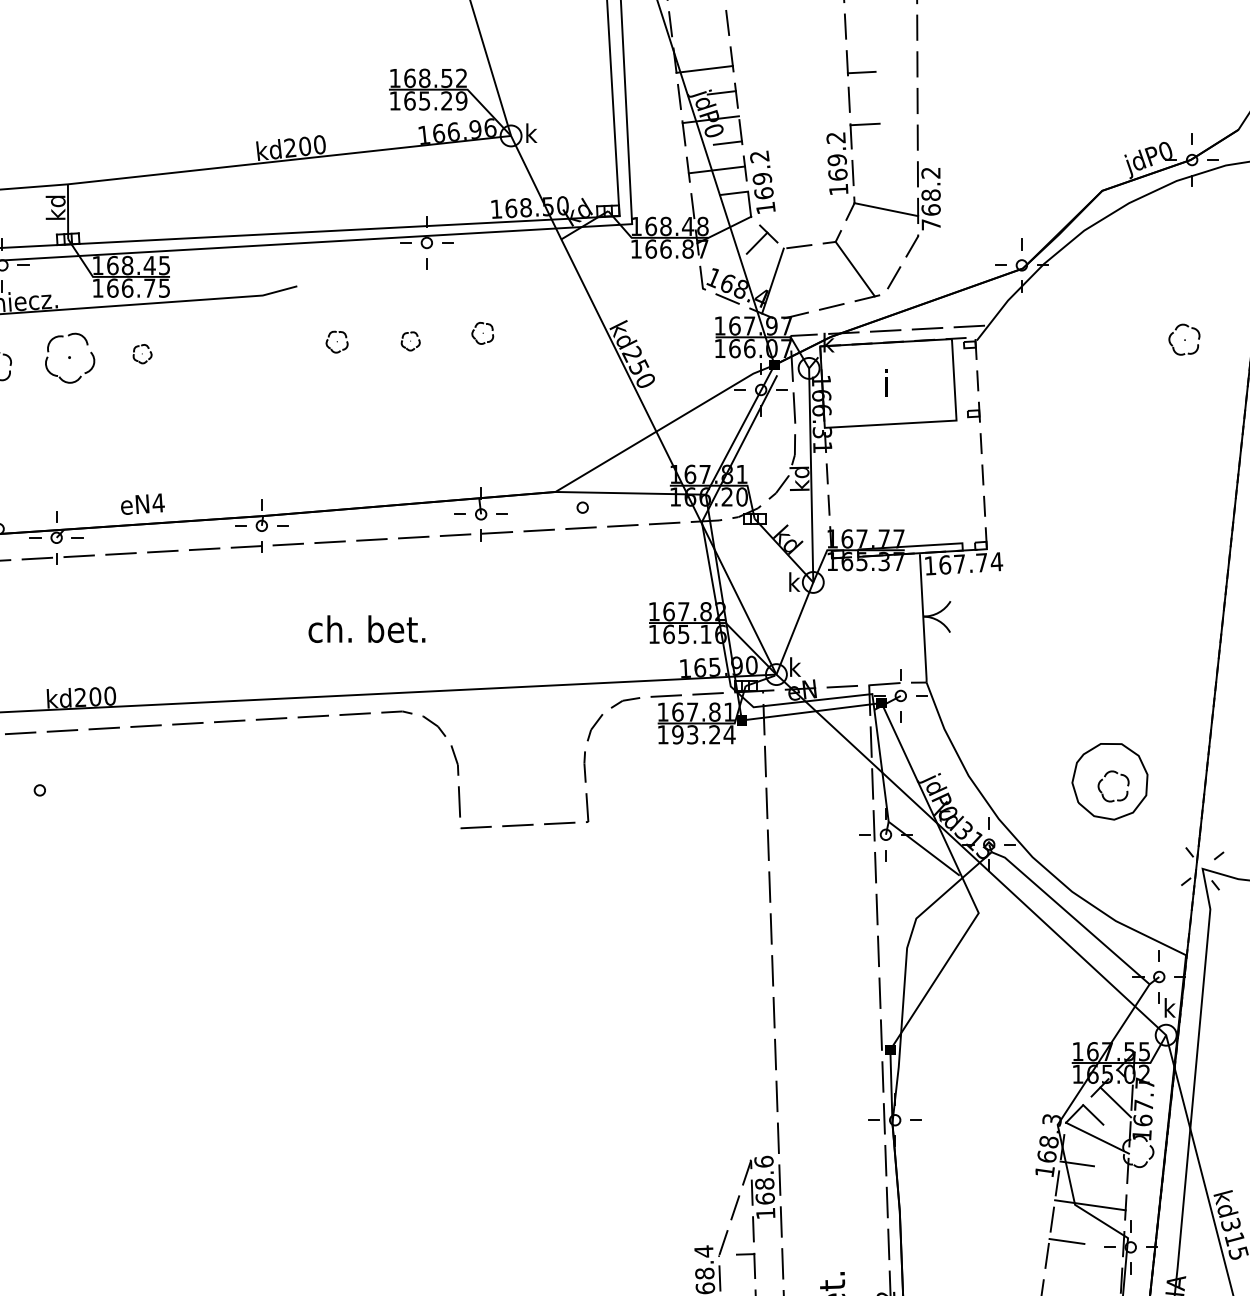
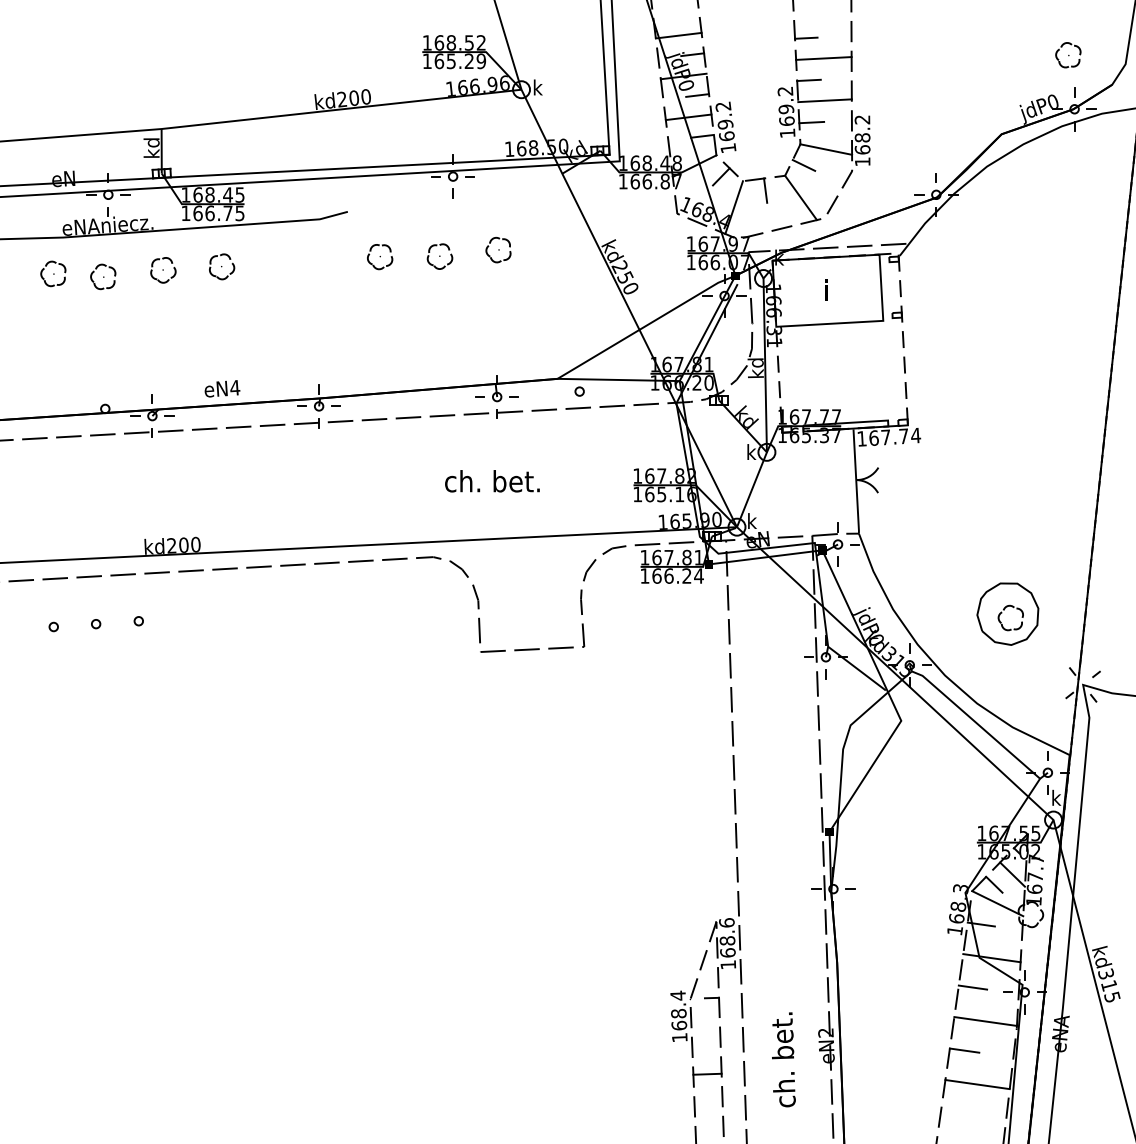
line: (882, 97) -> (823, 58), added
line: (884, 149) -> (824, 100), added
line: (868, 176) -> (811, 122), added
text: (930, 224) -> (862, 161), 768.2 -> 168.2
line: (858, 229) -> (803, 165), added
line: (811, 260) -> (765, 190), added
part: (482, 332) -> (498, 249), size x1.43
part: (1184, 340) -> (1068, 55), moved
part: (410, 341) -> (439, 256), size x1.67
part: (337, 342) -> (380, 257), size x1.43
part: (142, 353) -> (222, 266), size x1.67
part: (70, 358) -> (163, 270), size x0.62
text: (367, 629) -> (492, 481), moved
text: (684, 734) -> (662, 575), 193.24 -> 166.24
line: (1082, 1283) -> (985, 1021), added

